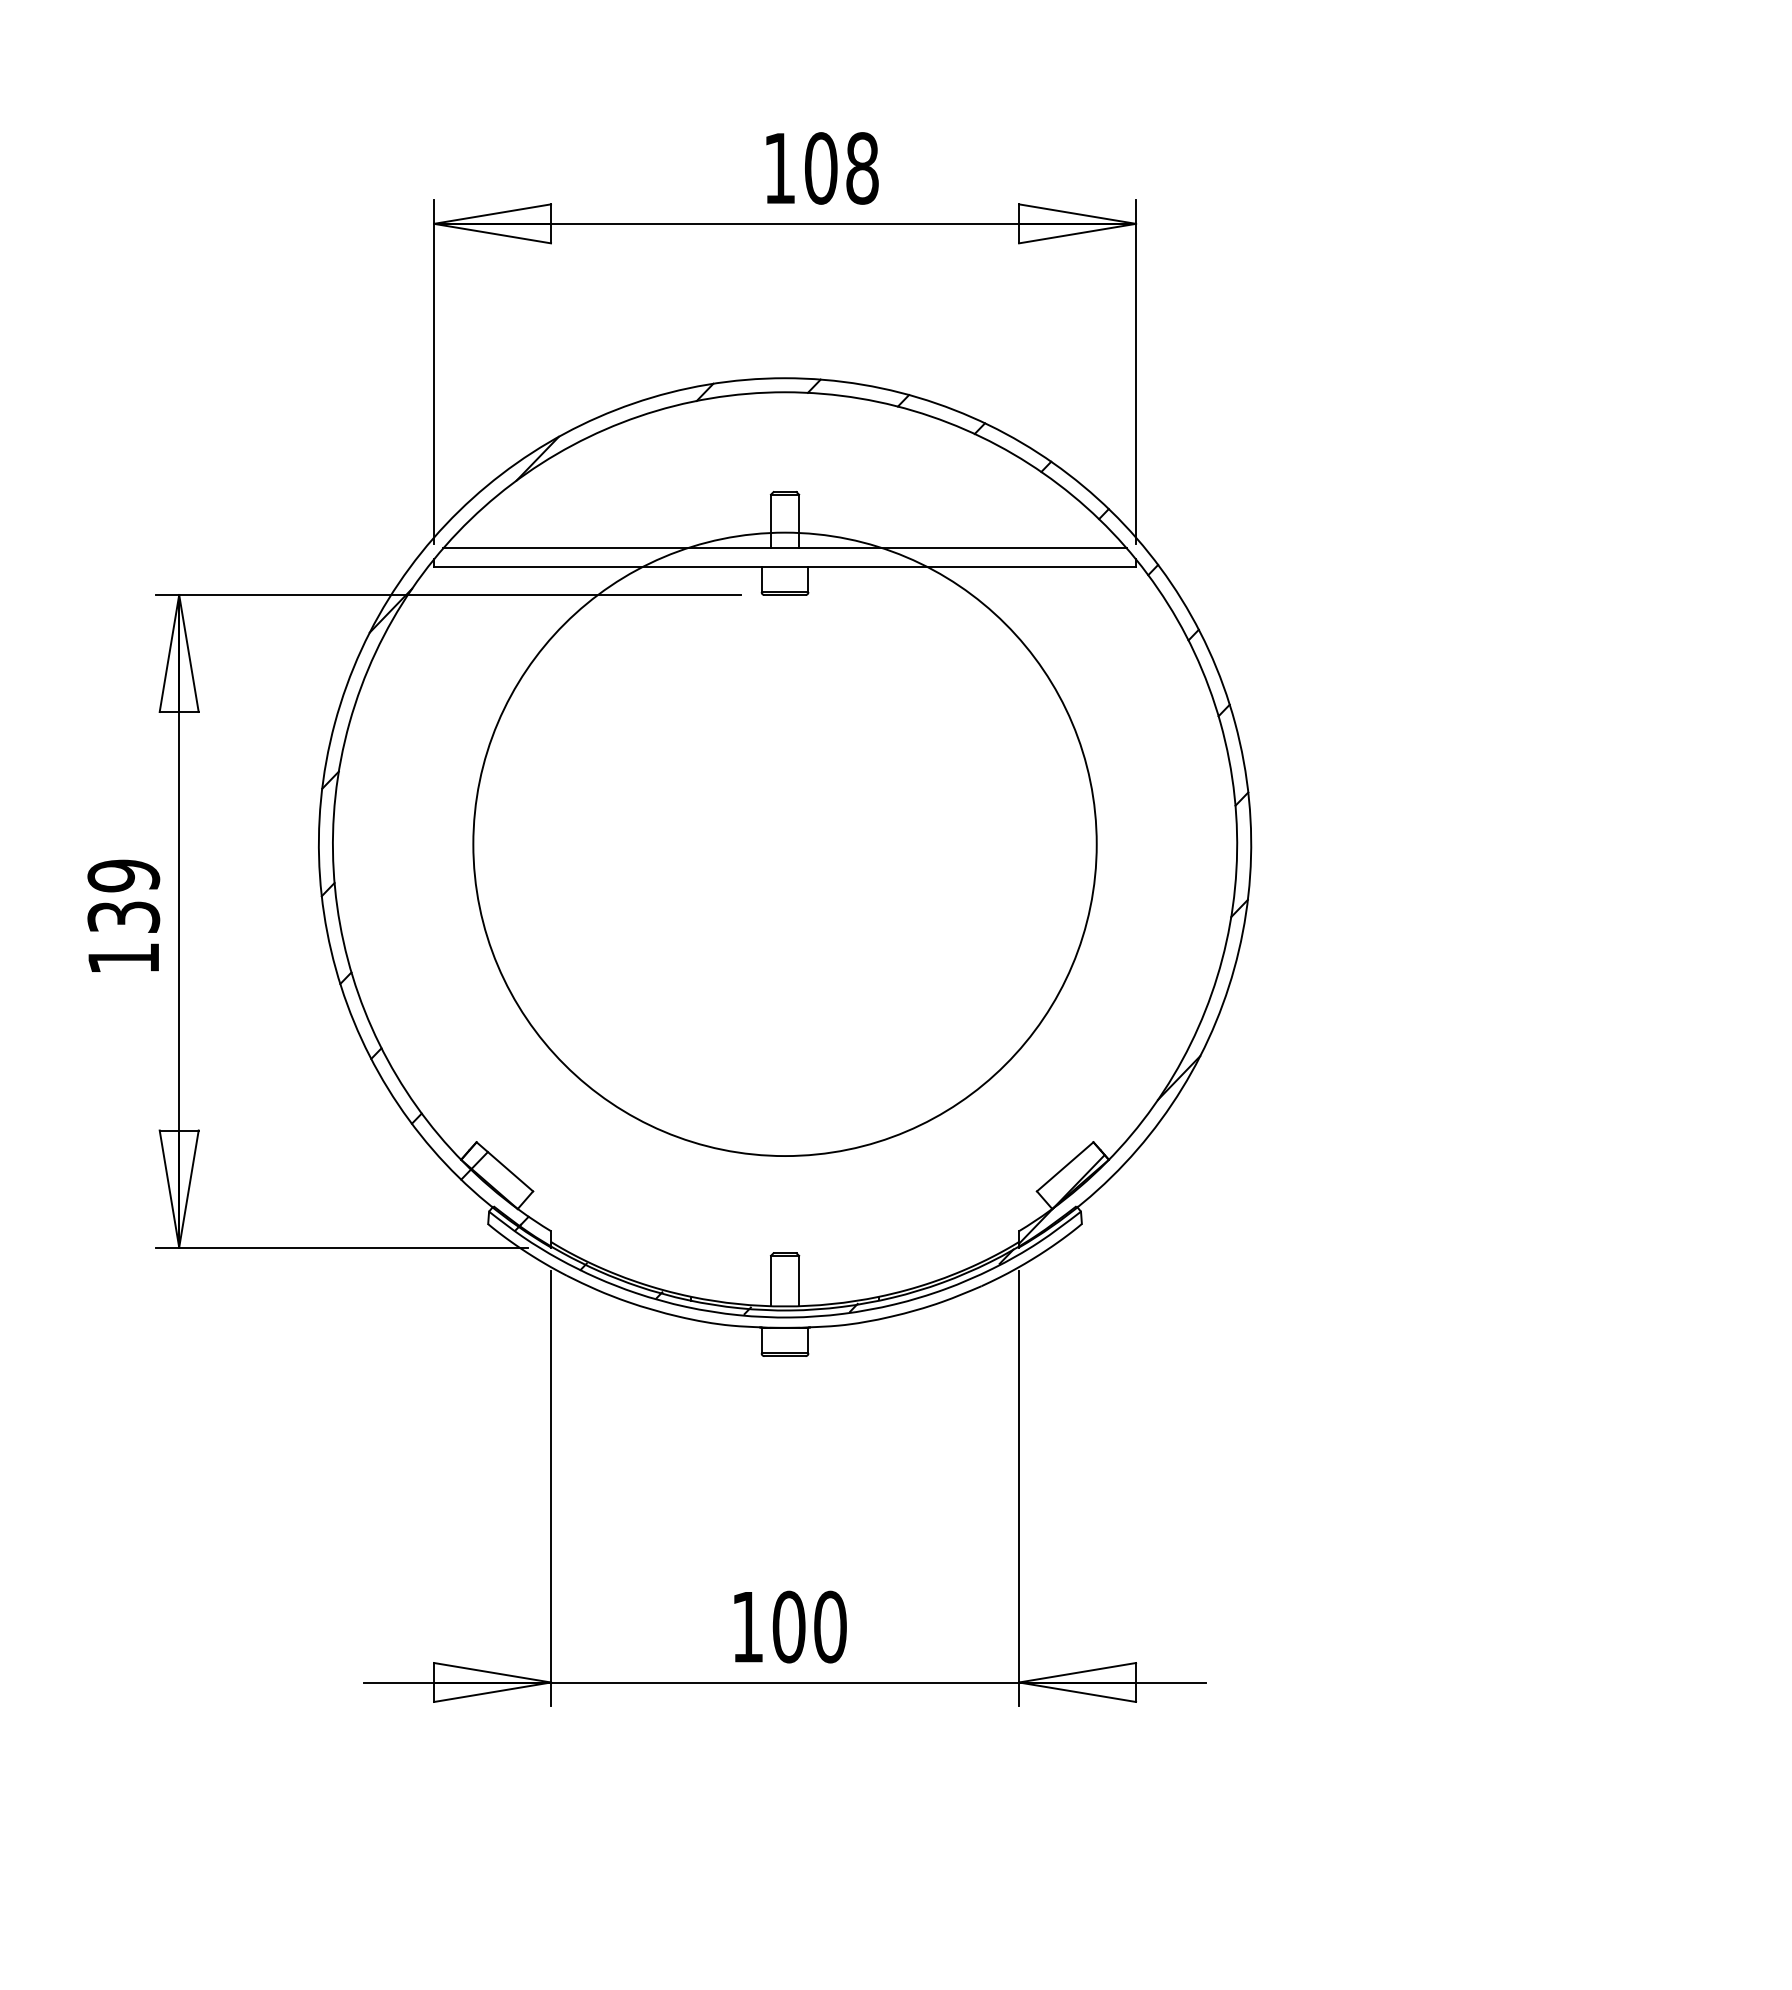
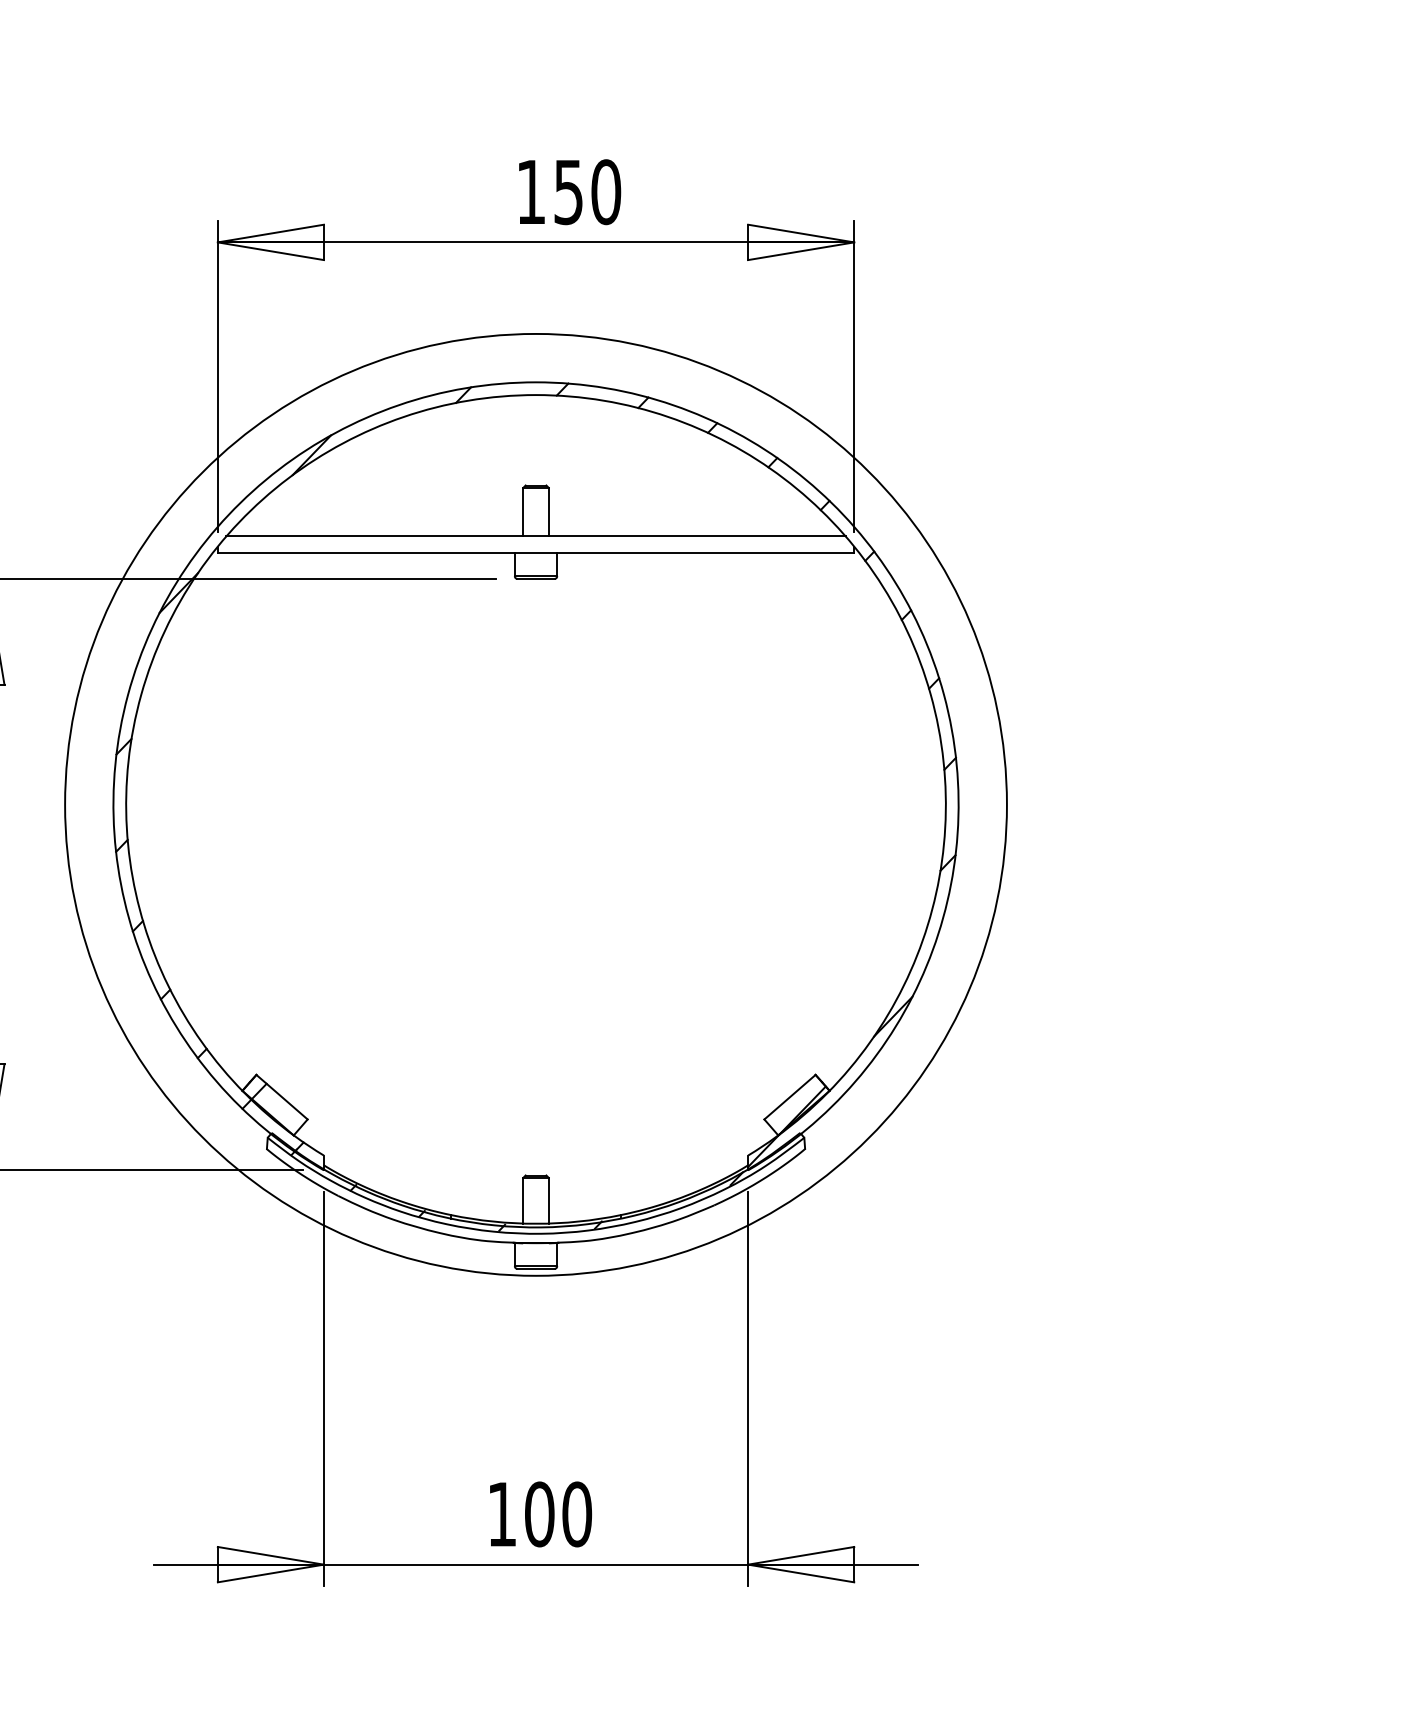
text: (841, 168) -> (587, 192), 108 -> 150
circle: (784, 843) -> (535, 804), size x1.67

